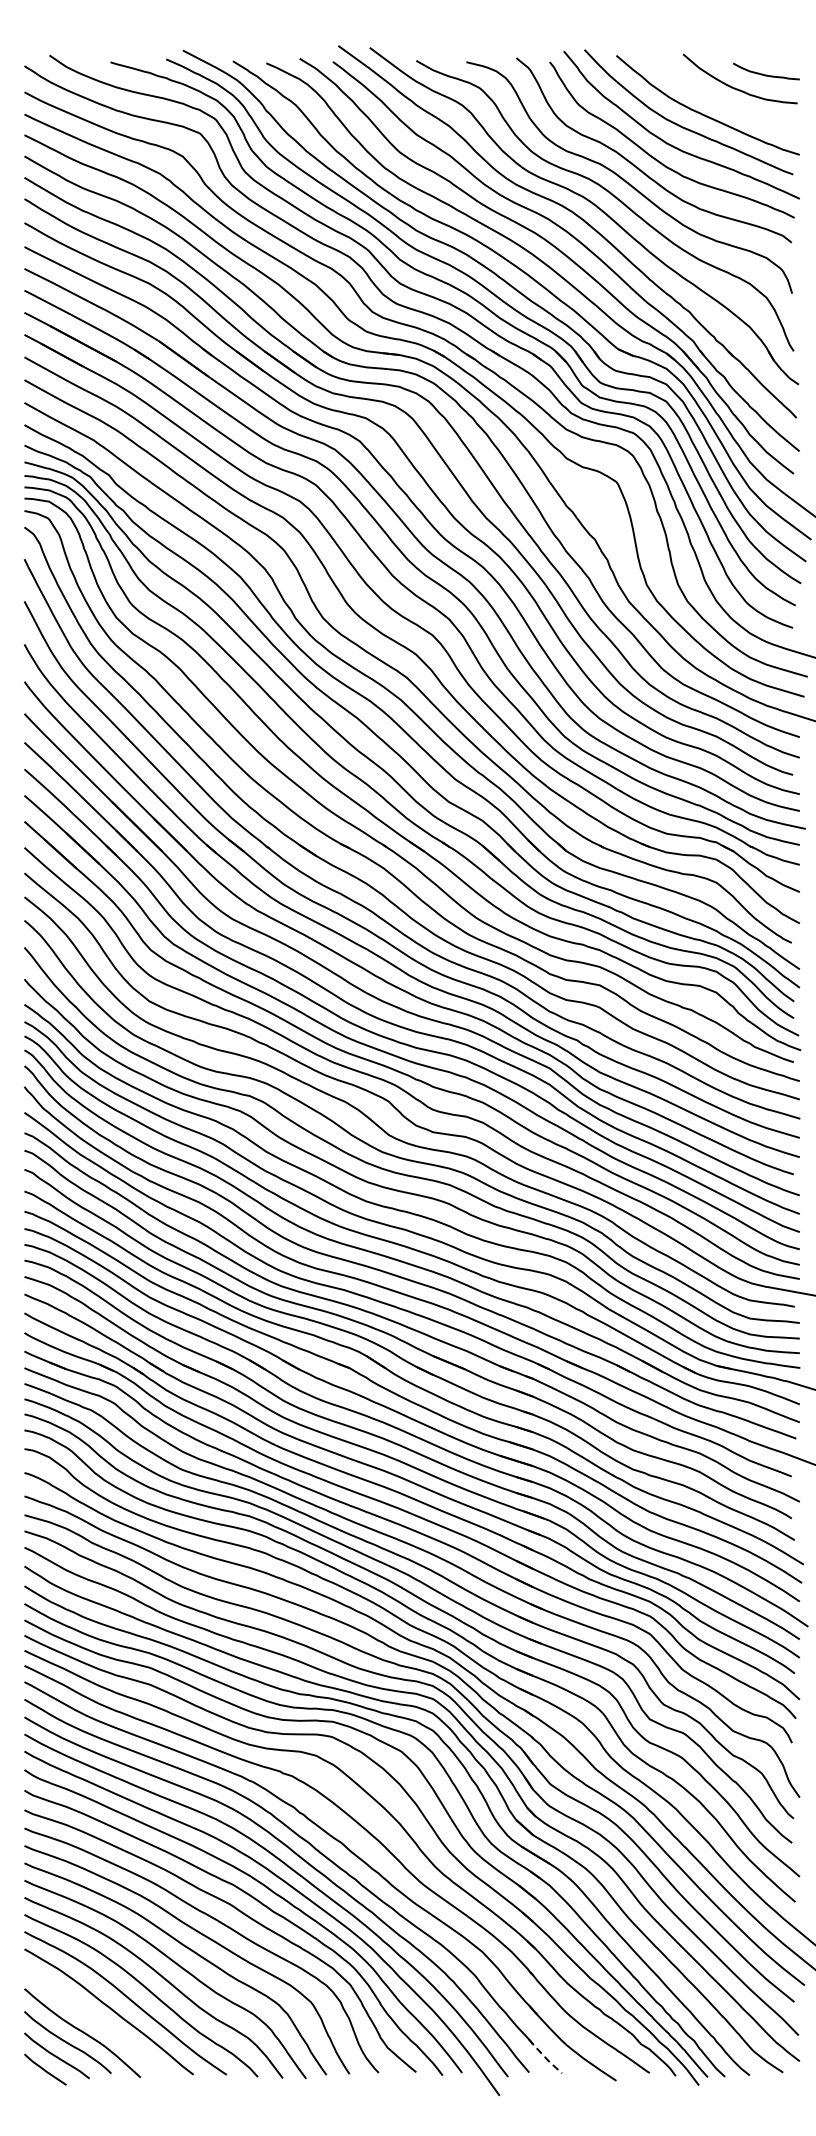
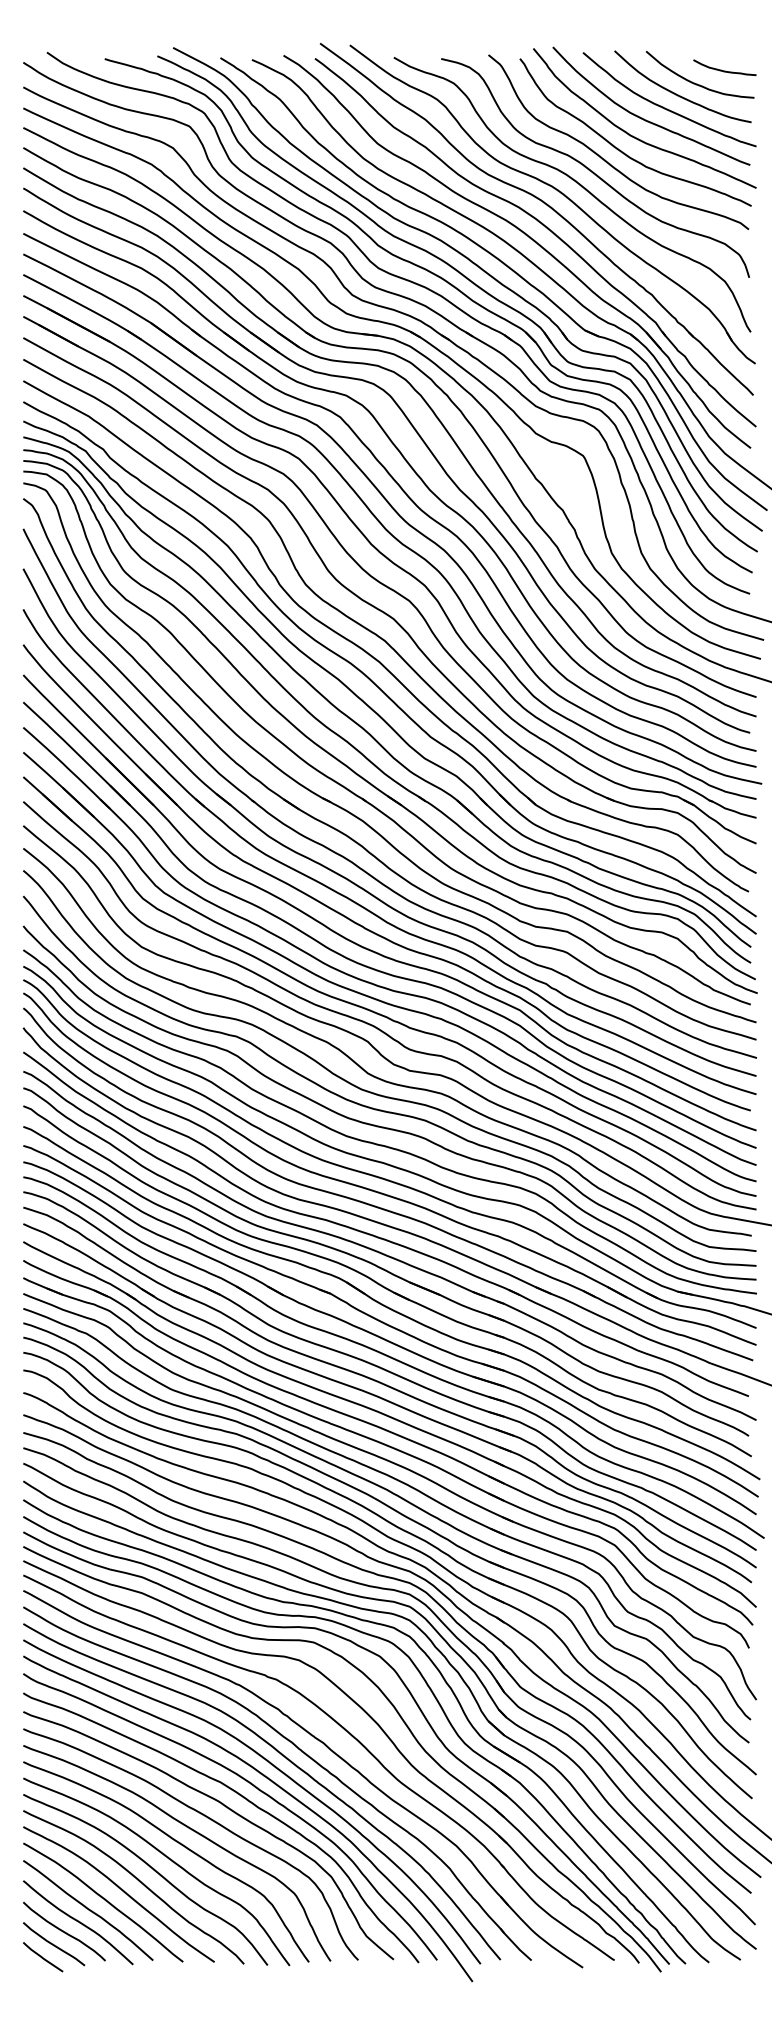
curve: (717, 99) -> (678, 94), added
curve: (93, 2020) -> (88, 1910), added
line: (544, 2057) -> (515, 1945), dashed -> solid

